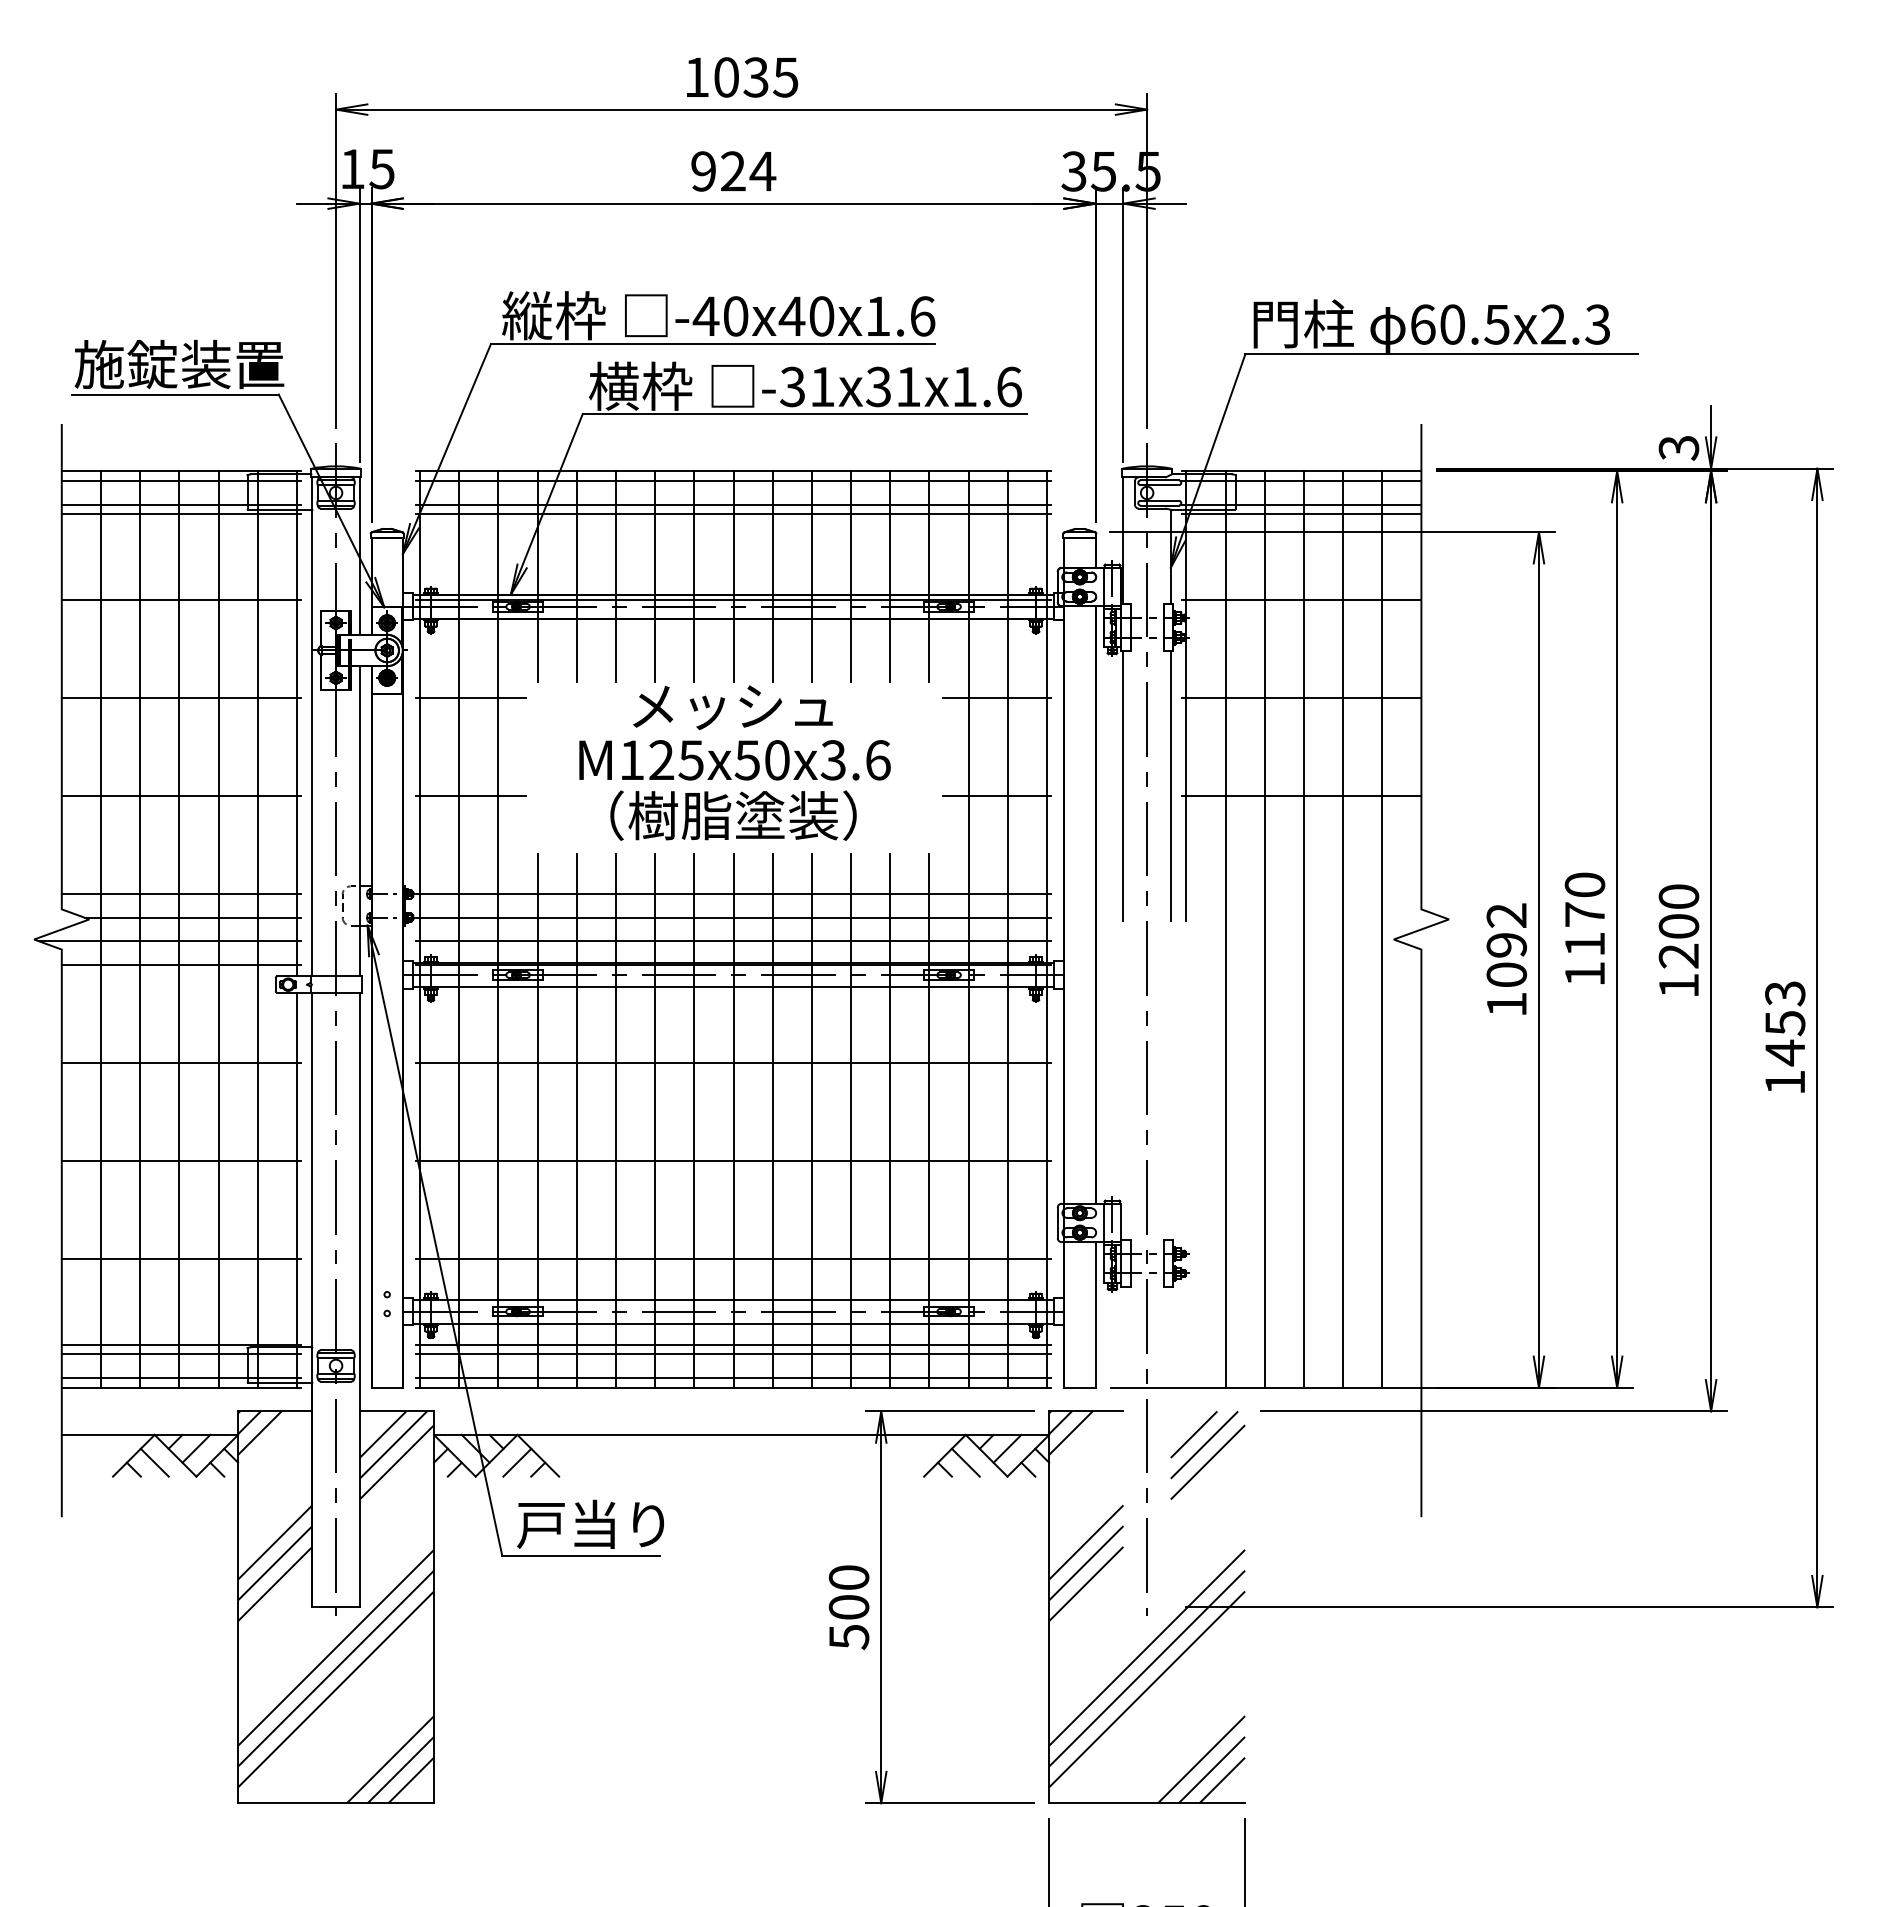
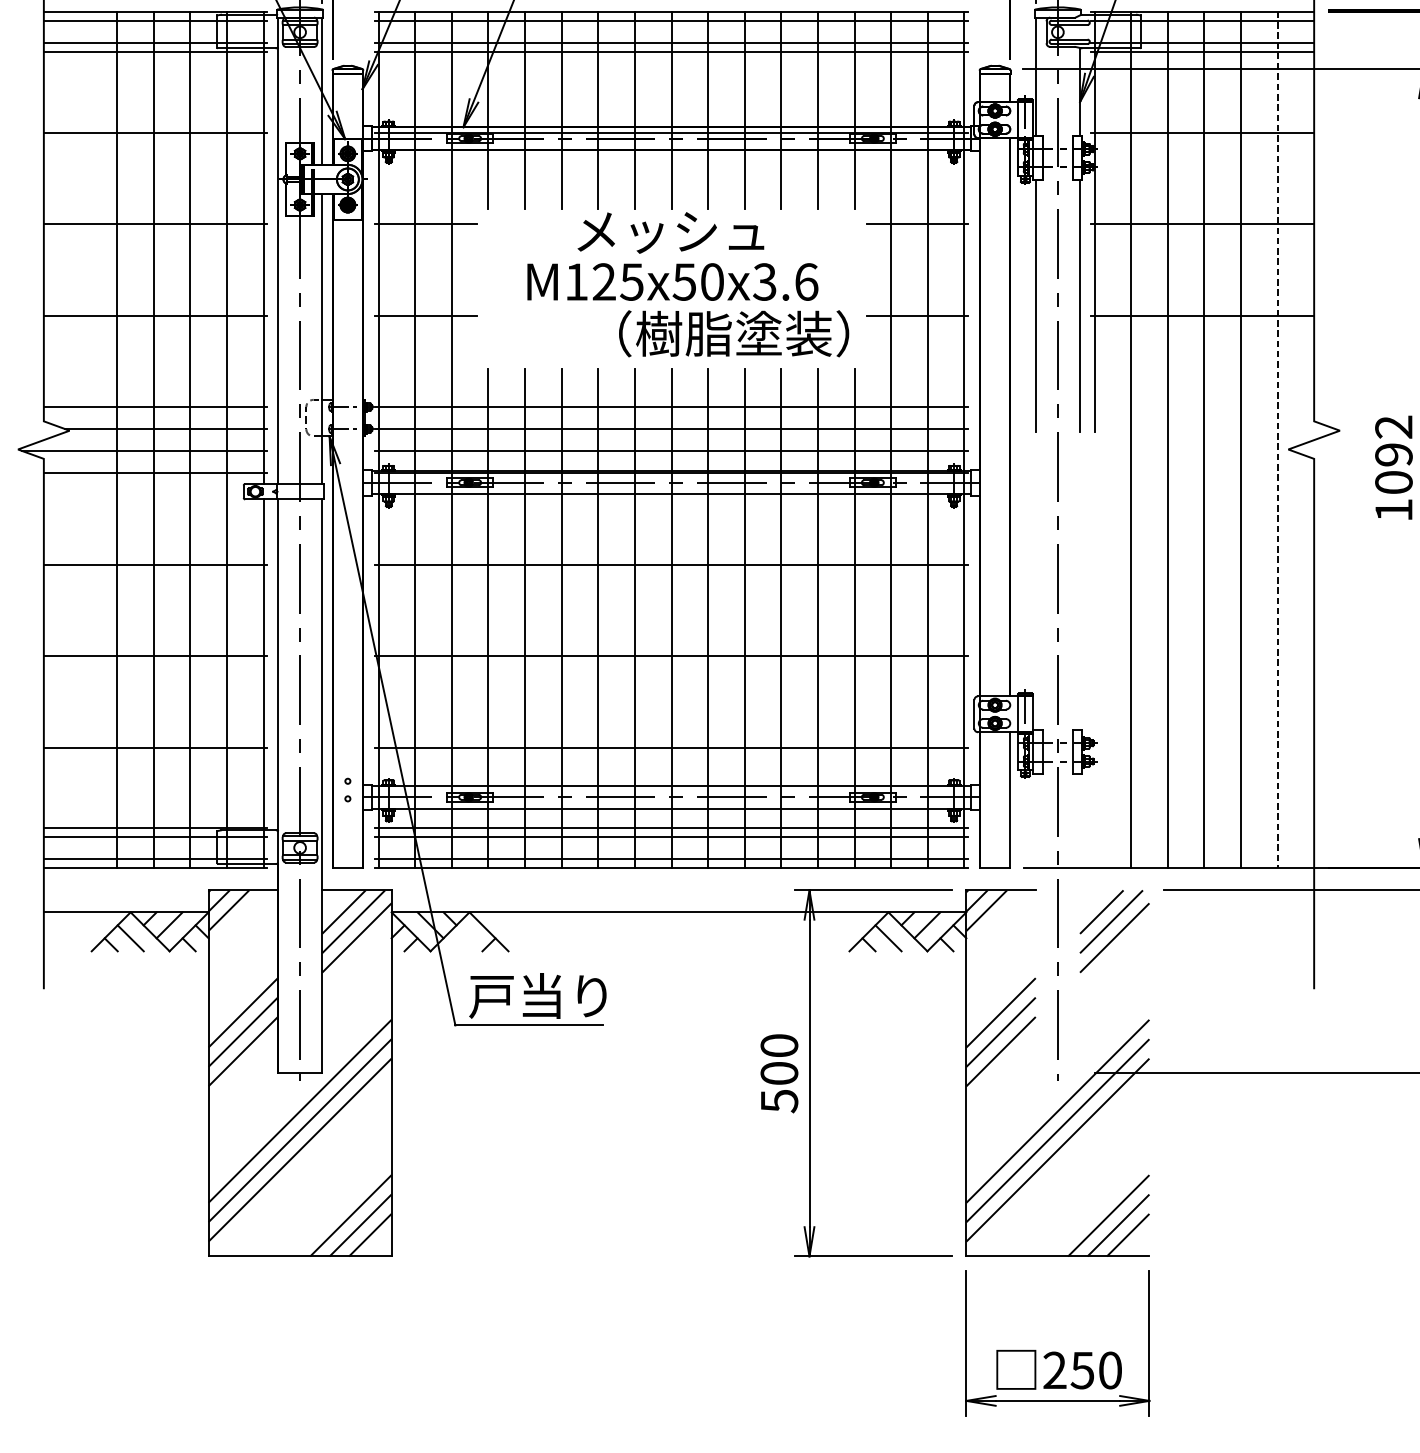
text: (733, 815) -> (734, 333), moved
line: (100, 929) -> (80, 440), removed
line: (1382, 929) -> (1277, 440), solid -> dashed
line: (517, 1462) -> (469, 938), removed

